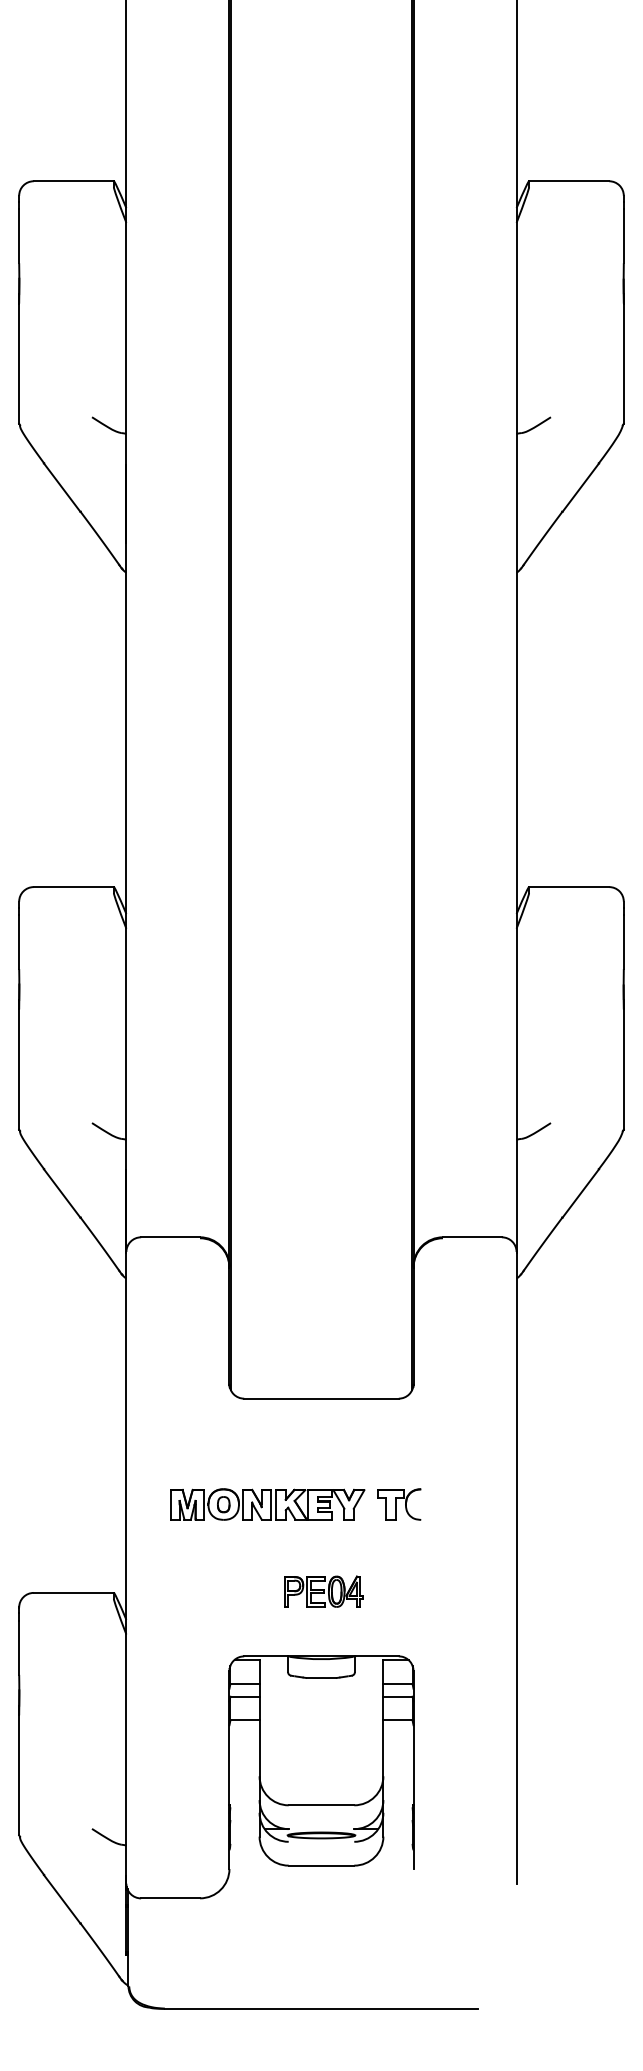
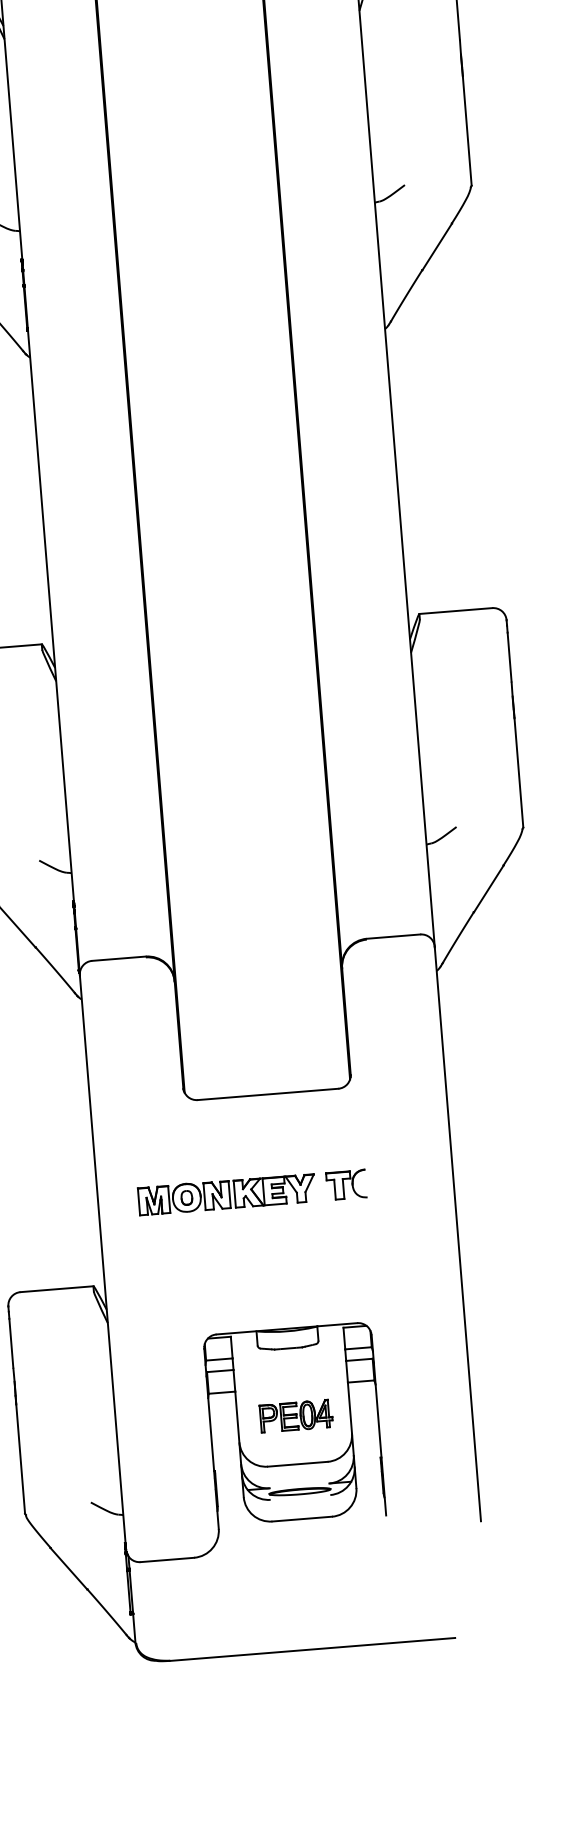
part: (323, 1591) -> (295, 1416), moved

